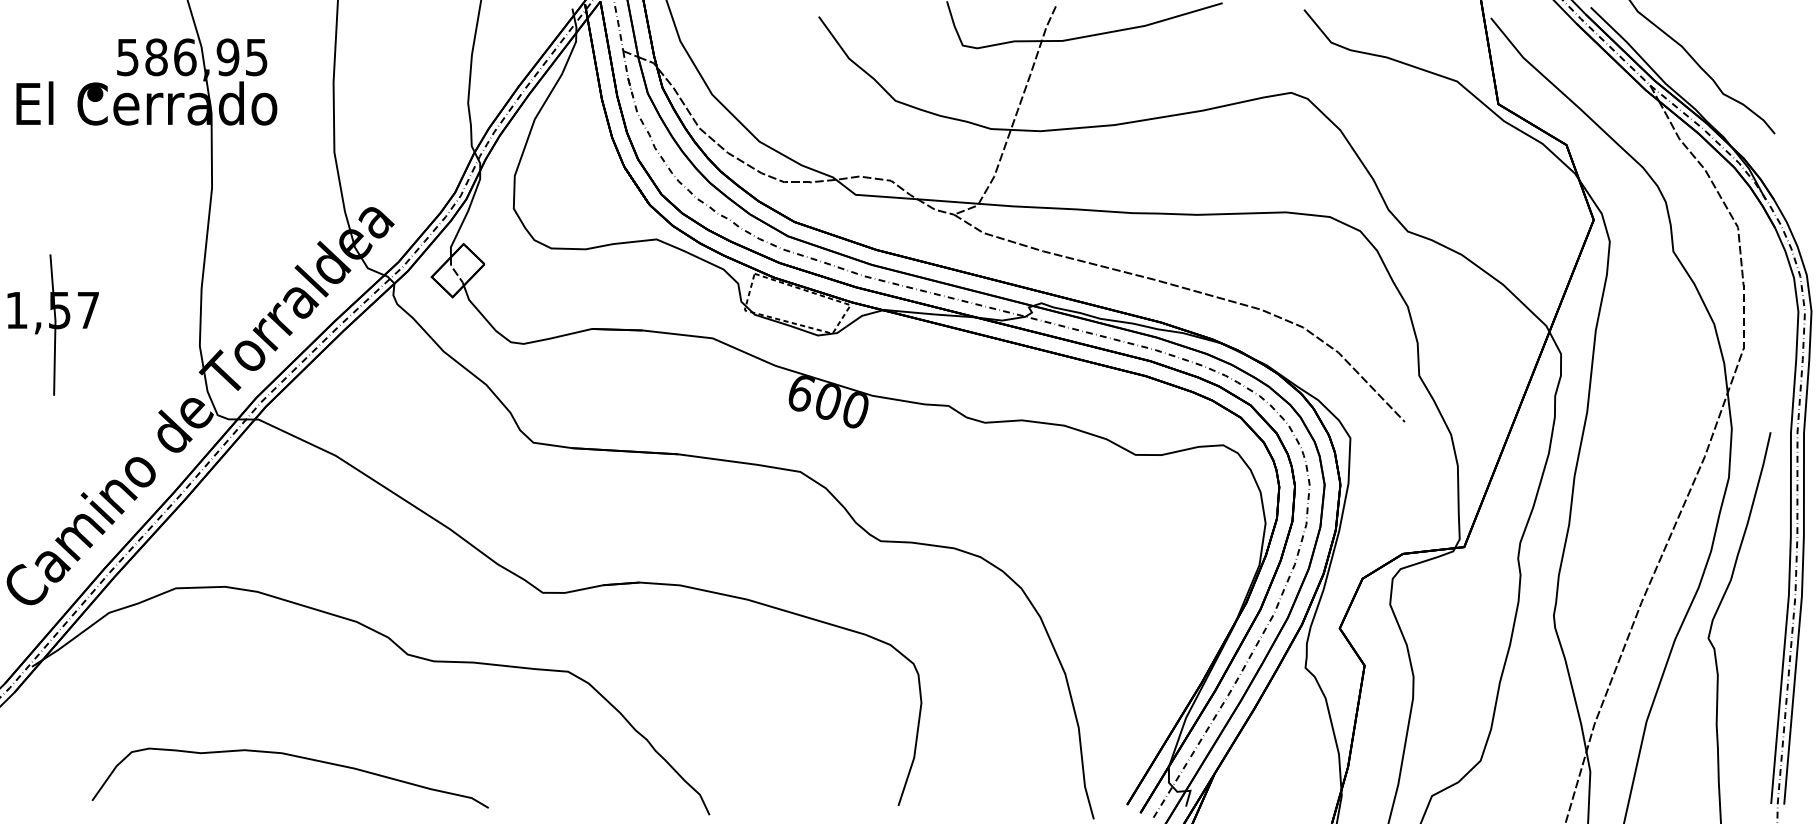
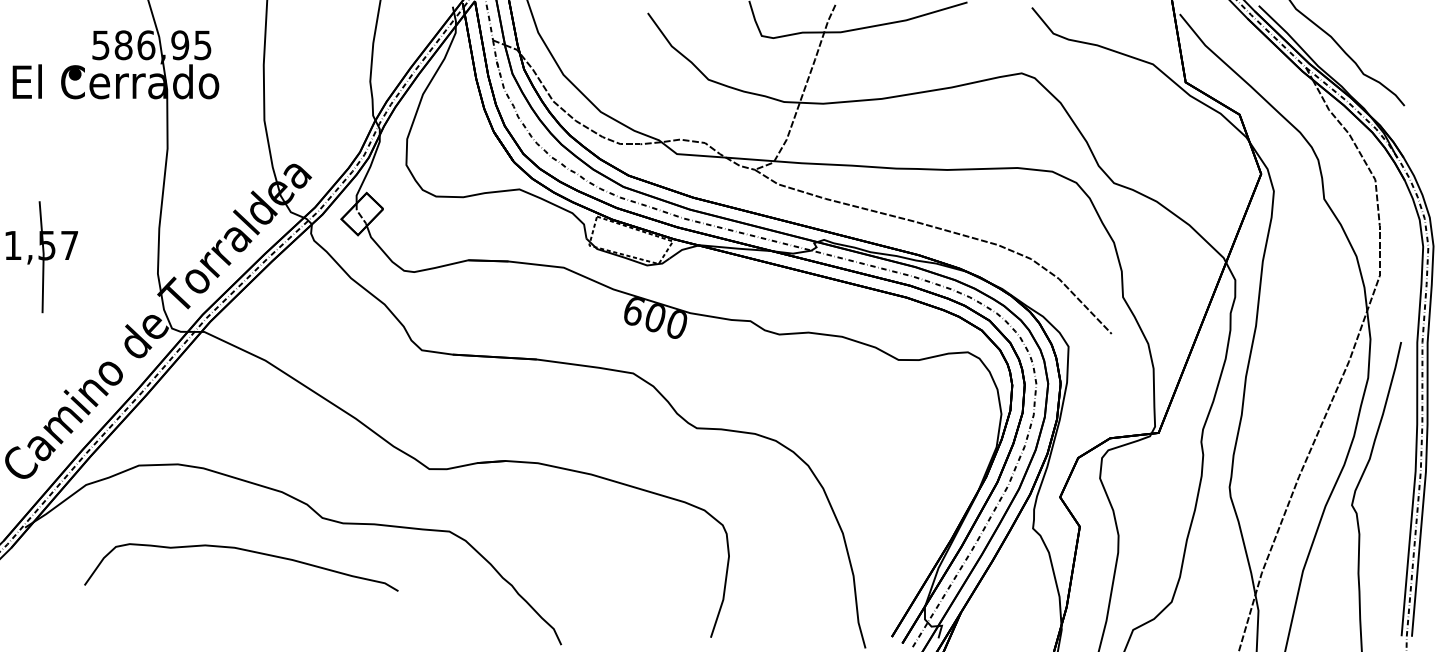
curve: (291, 756) -> (242, 550), moved

